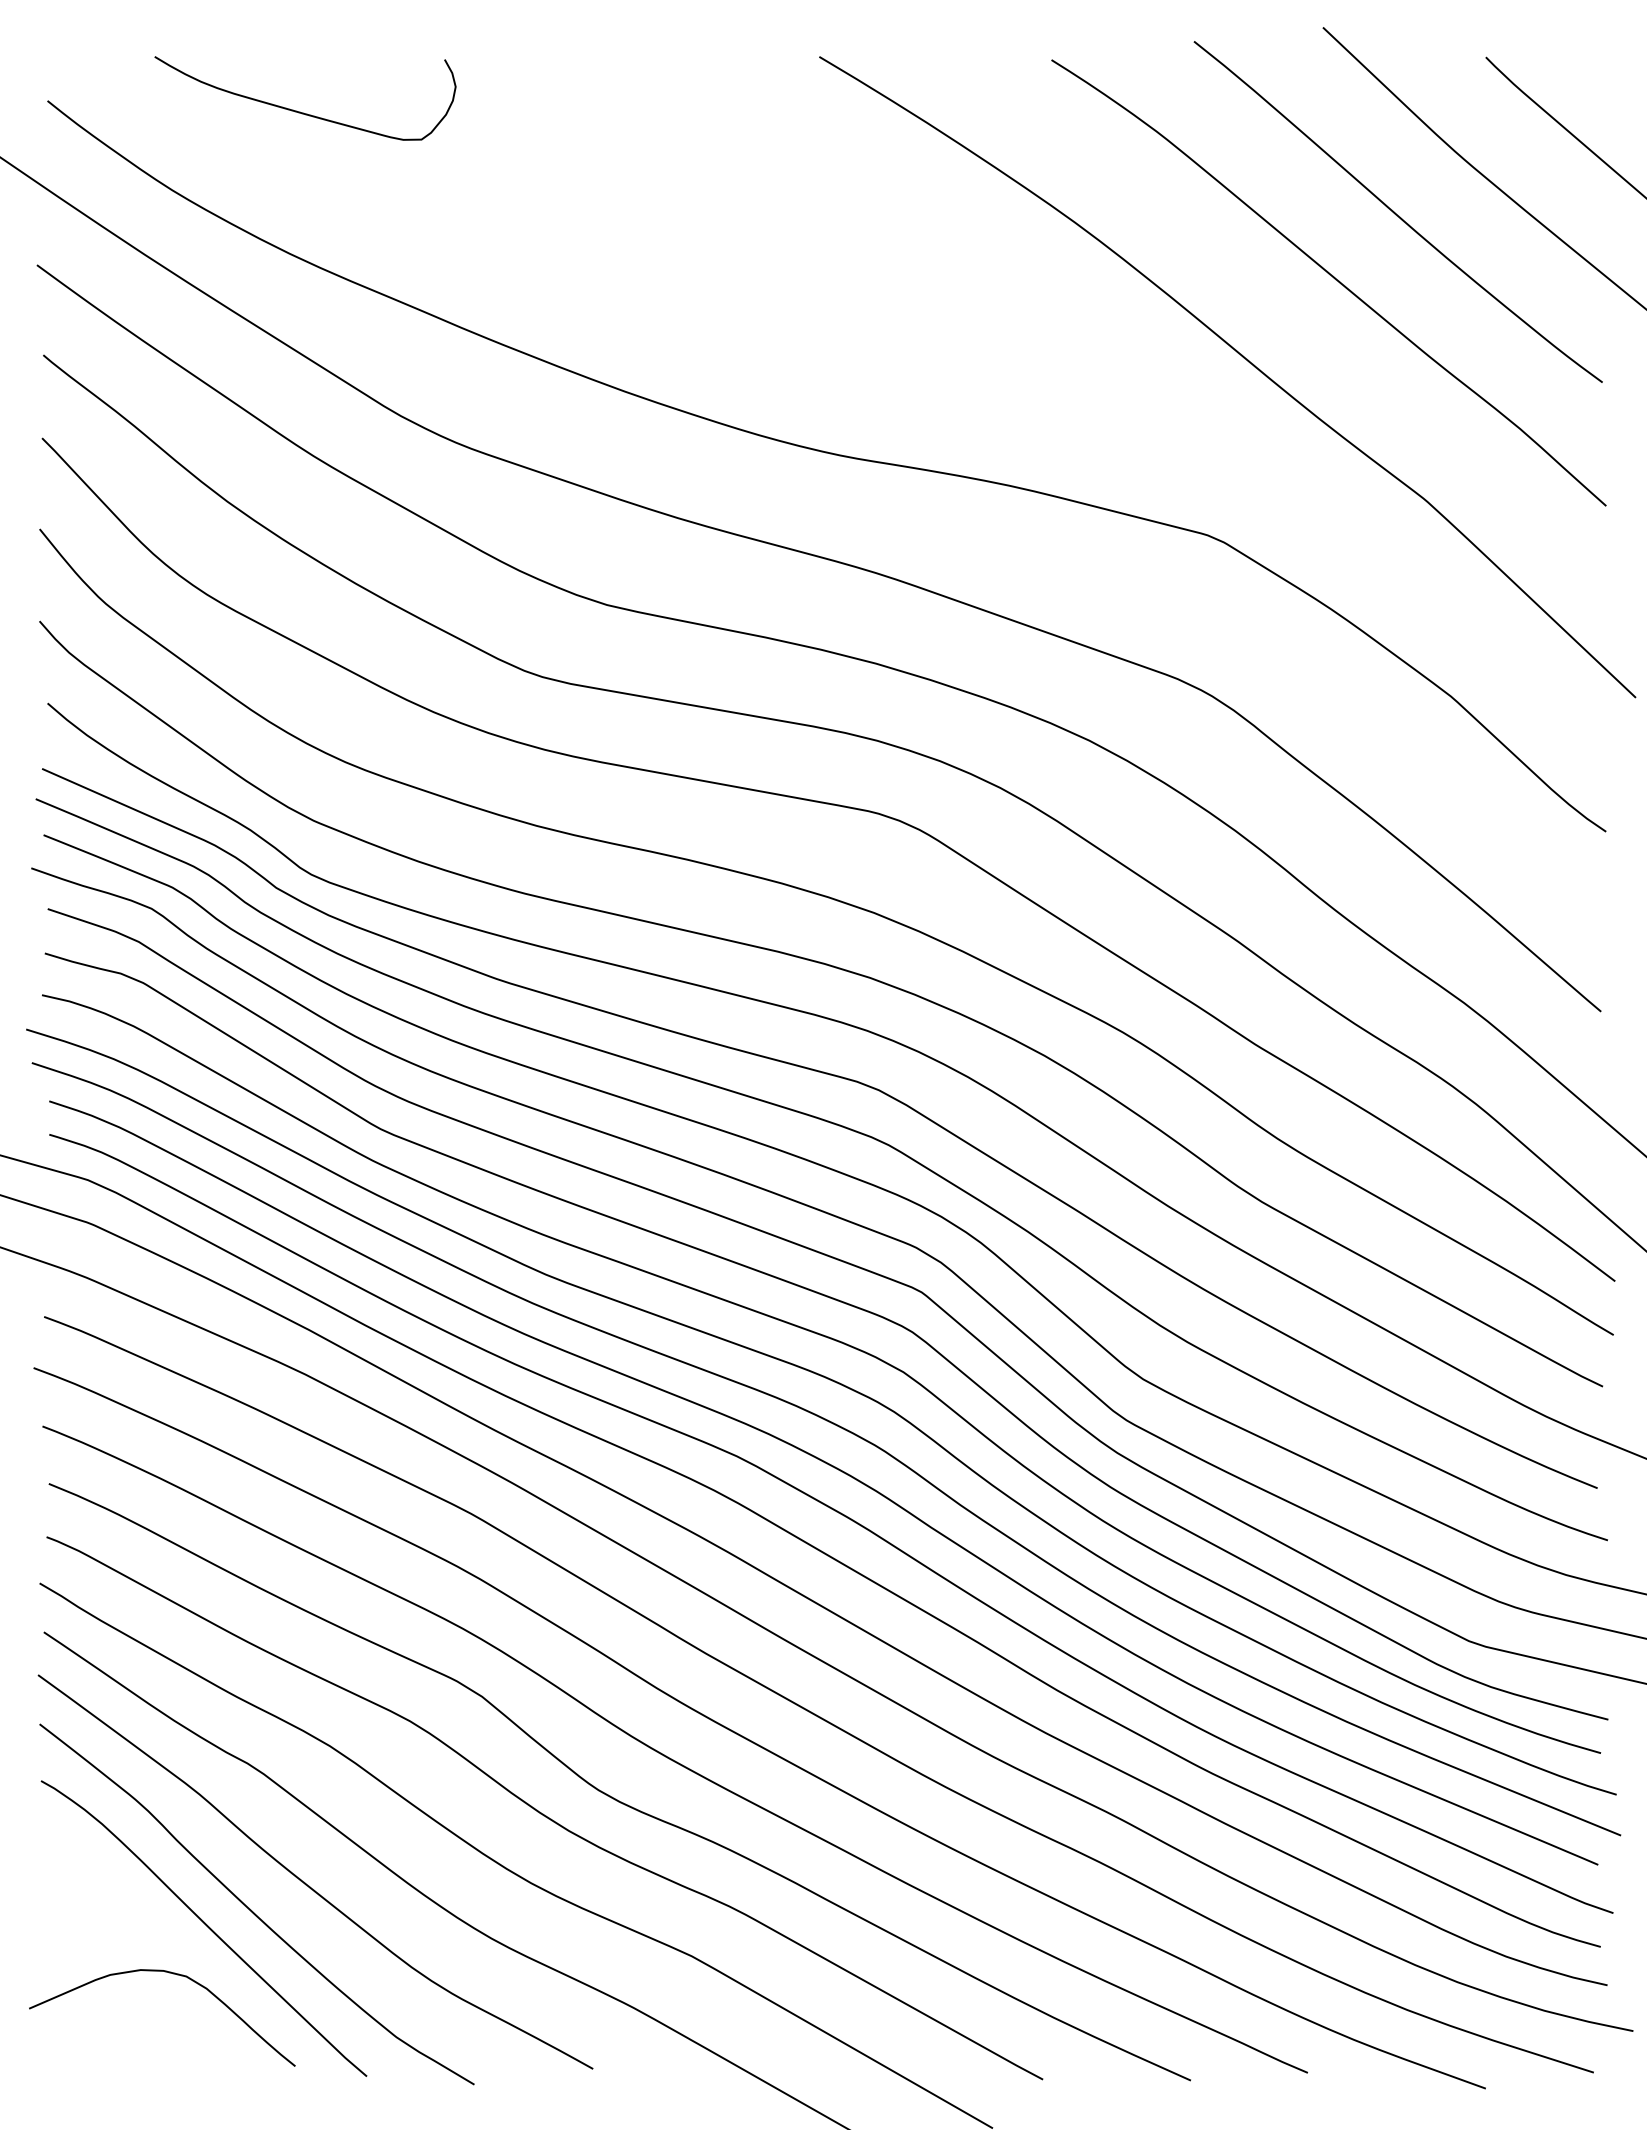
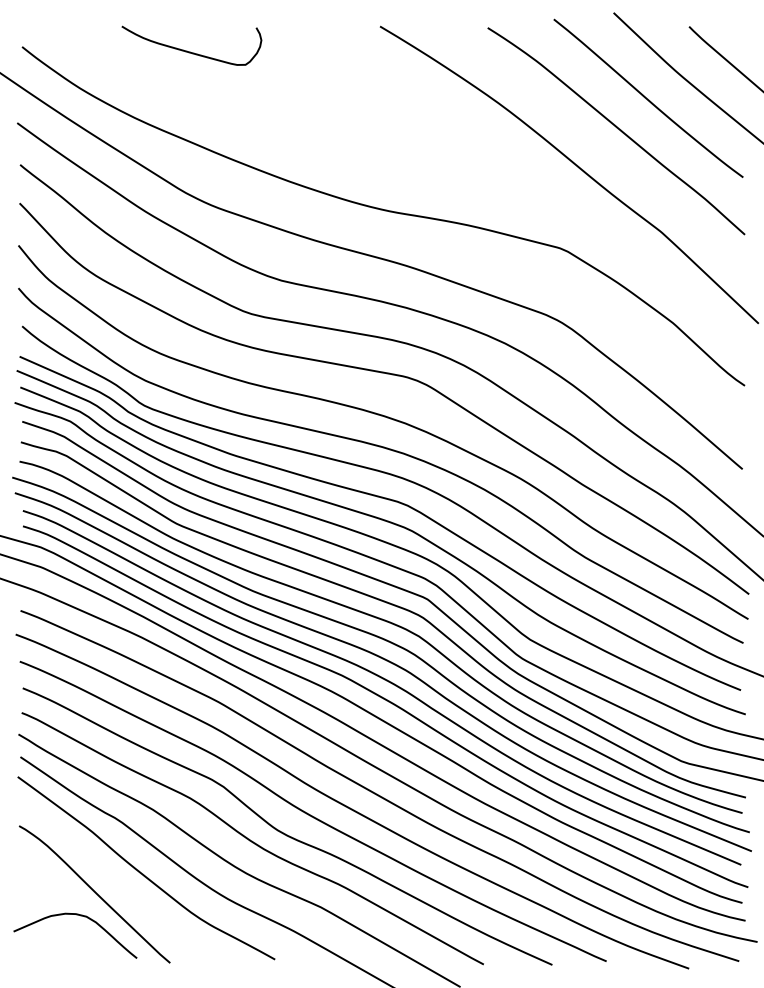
curve: (302, 110) -> (190, 51), moved
curve: (253, 1909) -> (117, 885), removed

